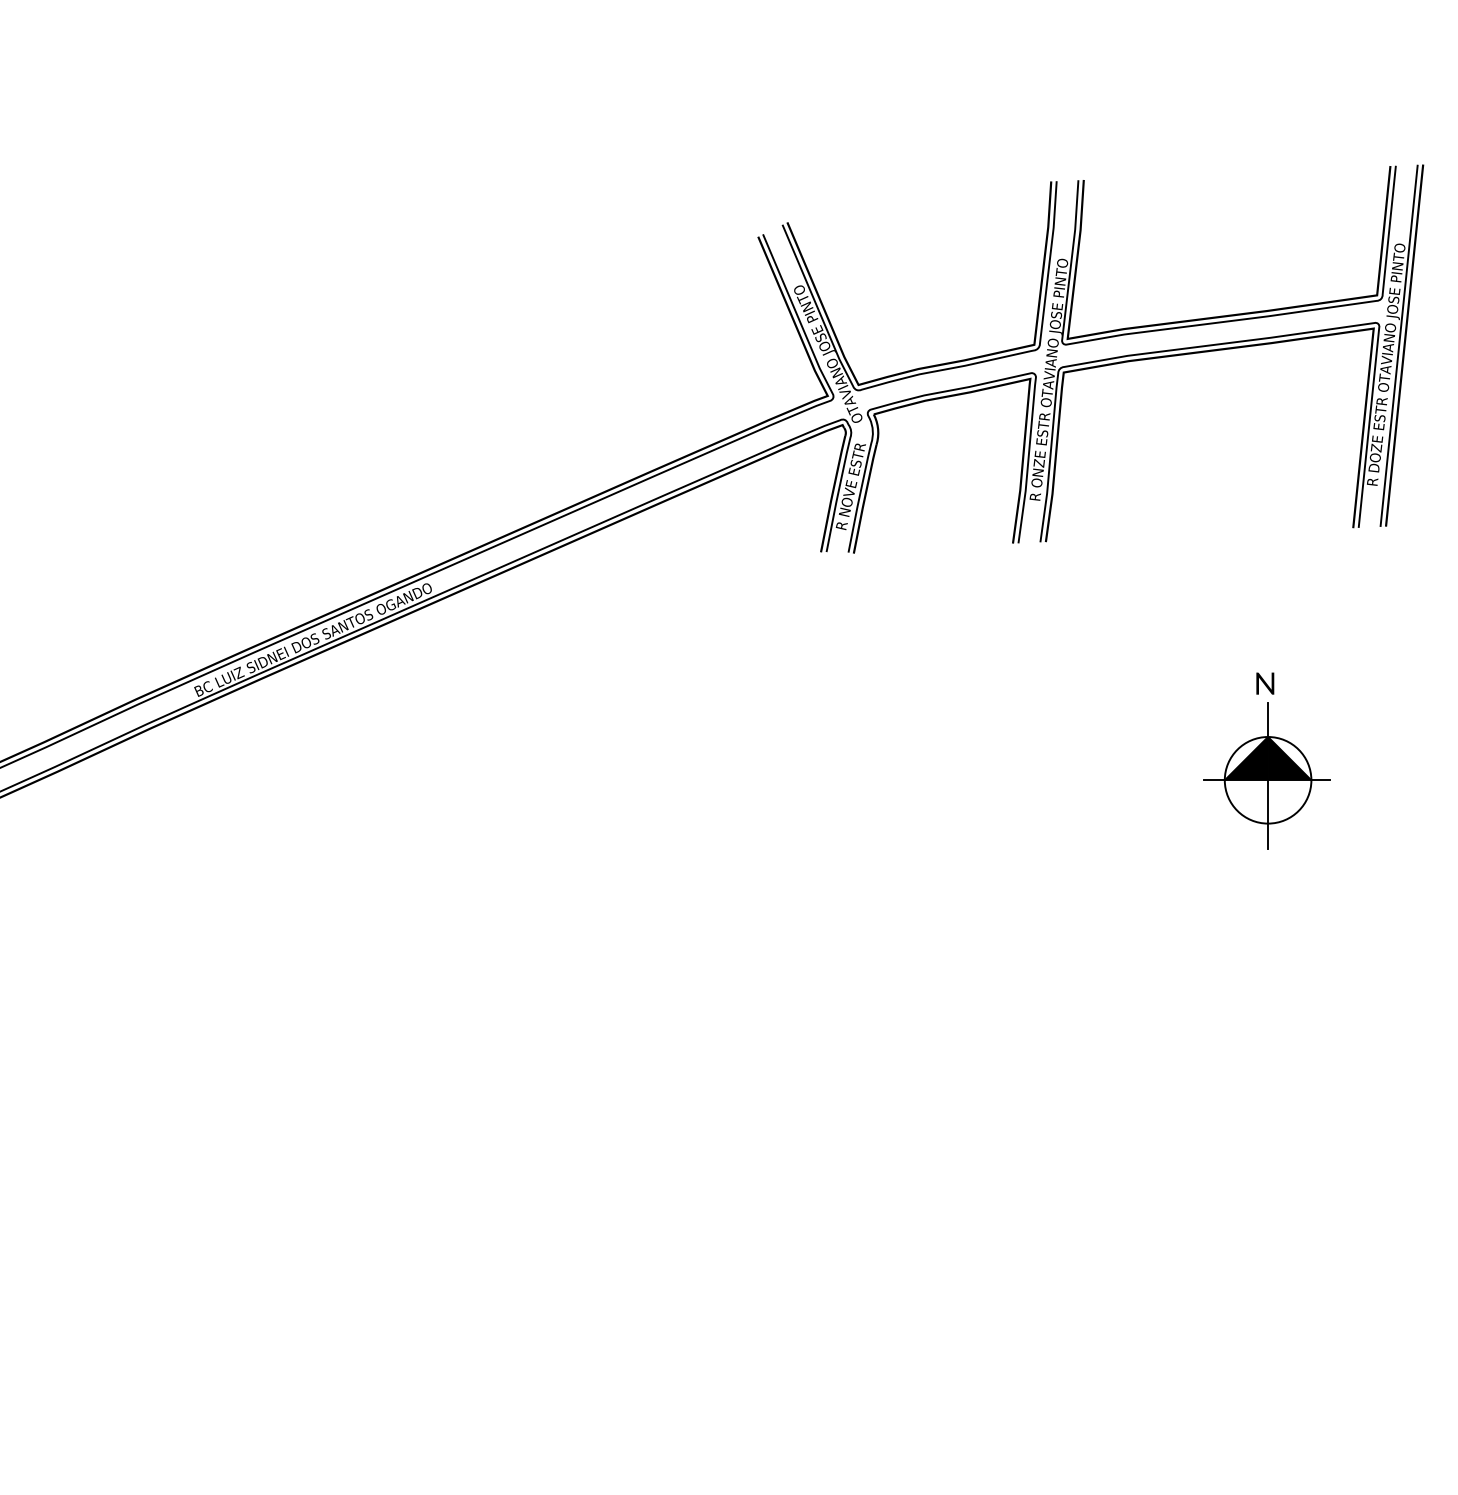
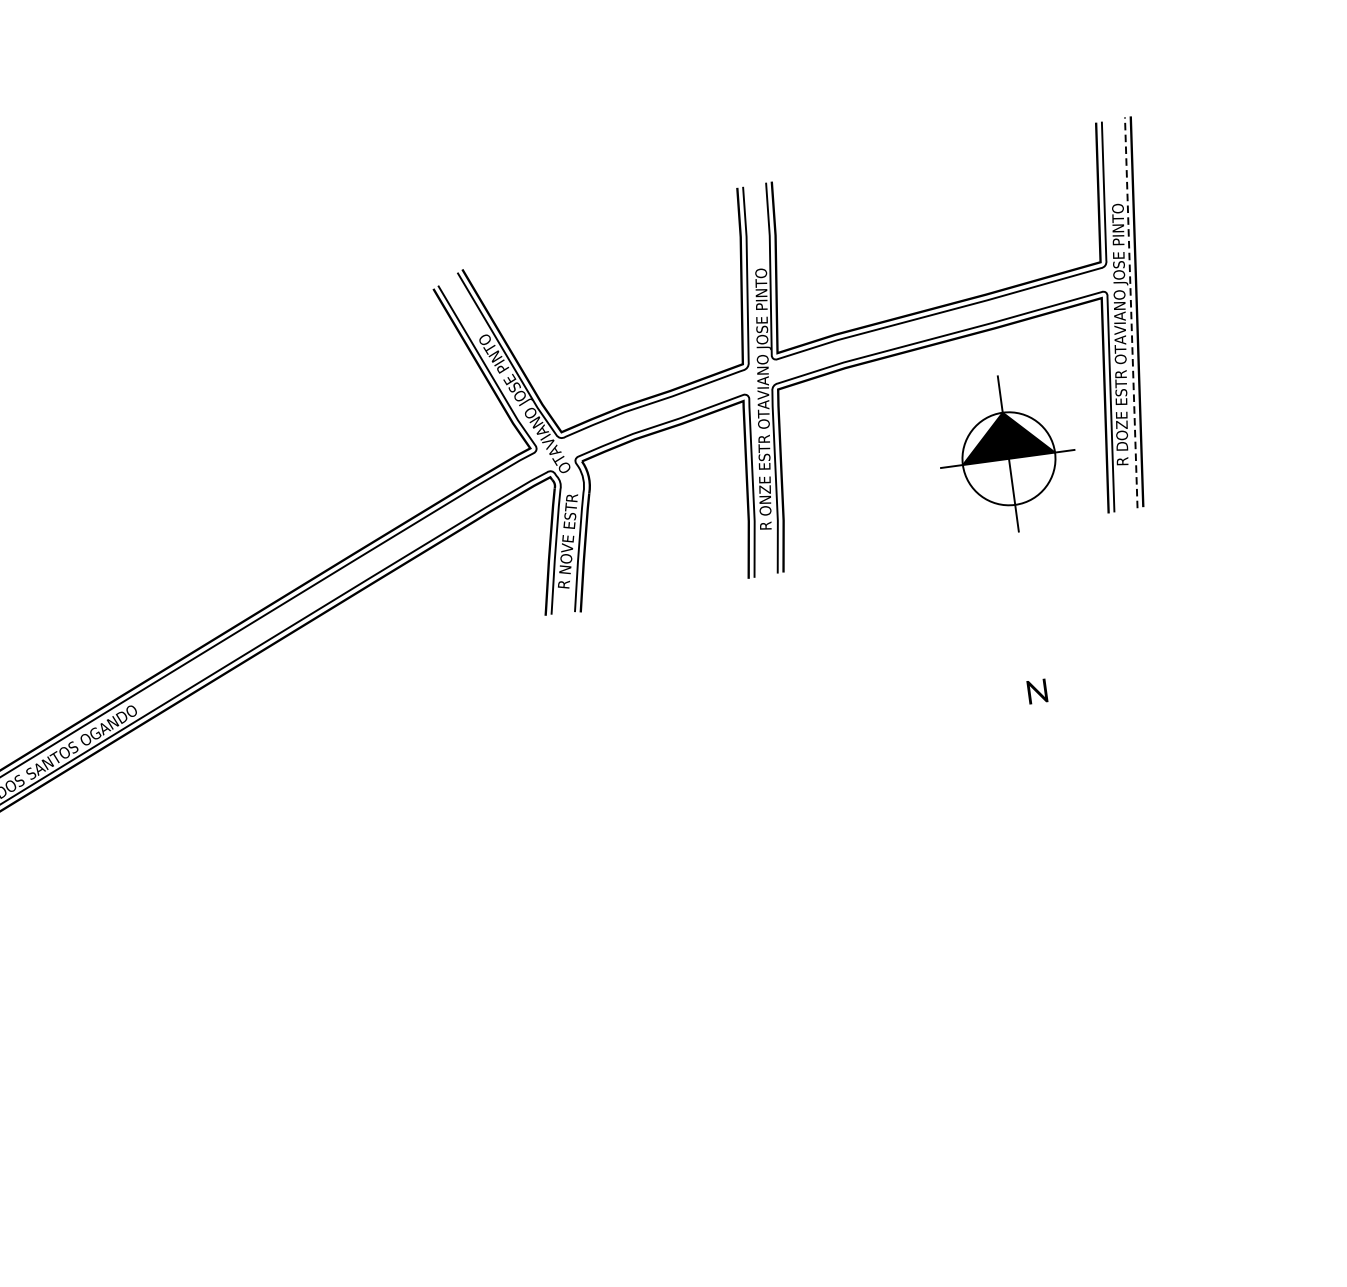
line: (1399, 344) -> (1131, 311), solid -> dashed
part: (1266, 775) -> (1006, 453), moved

